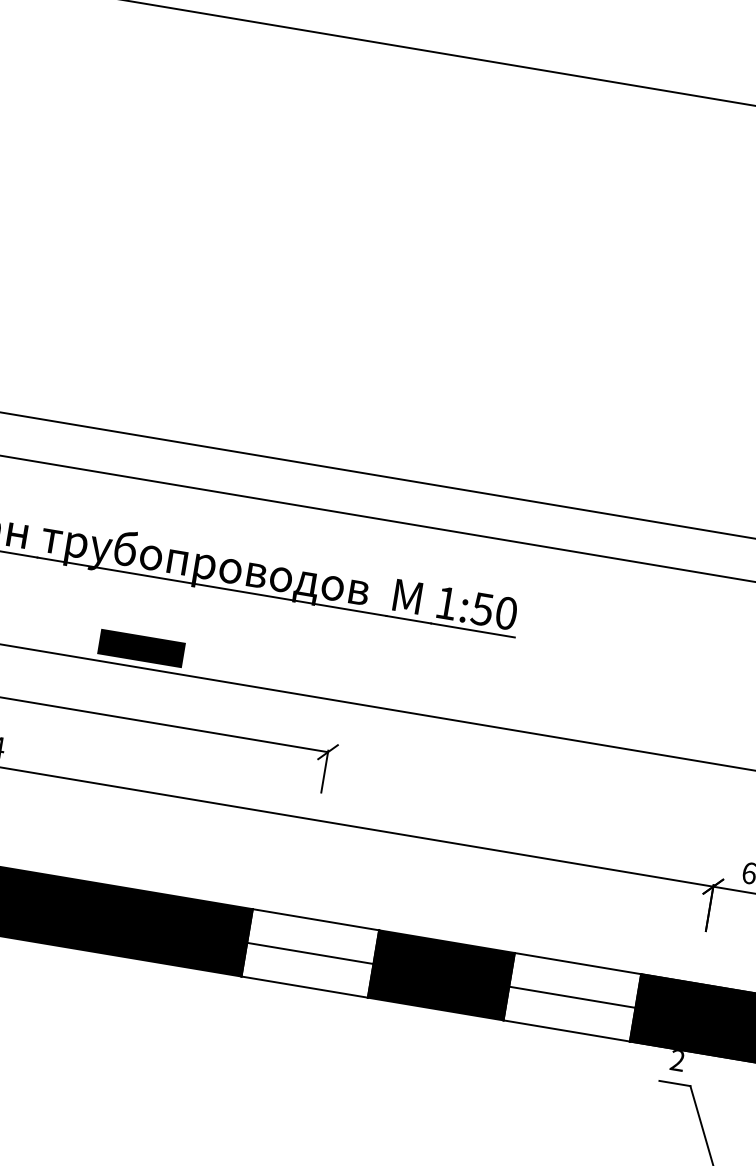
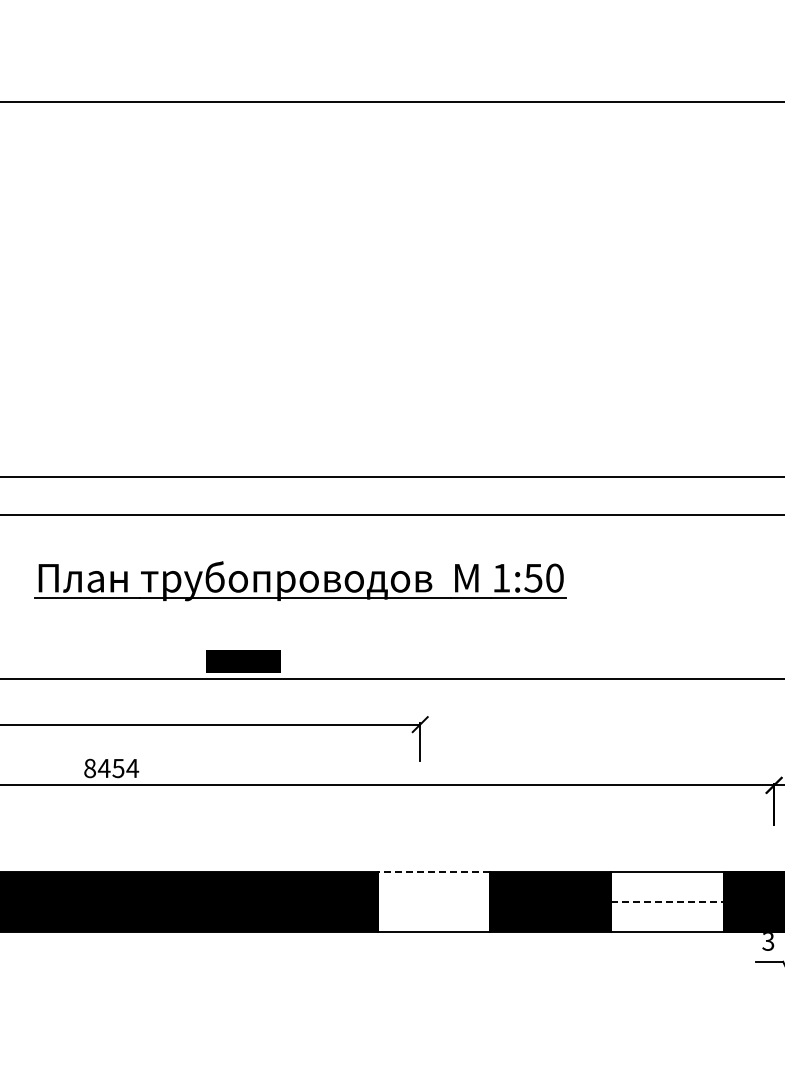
line: (315, 919) -> (433, 871), solid -> dashed
line: (309, 952) -> (433, 901), removed
line: (573, 997) -> (668, 901), solid -> dashed
text: (677, 1060) -> (768, 941), 2 -> 3

